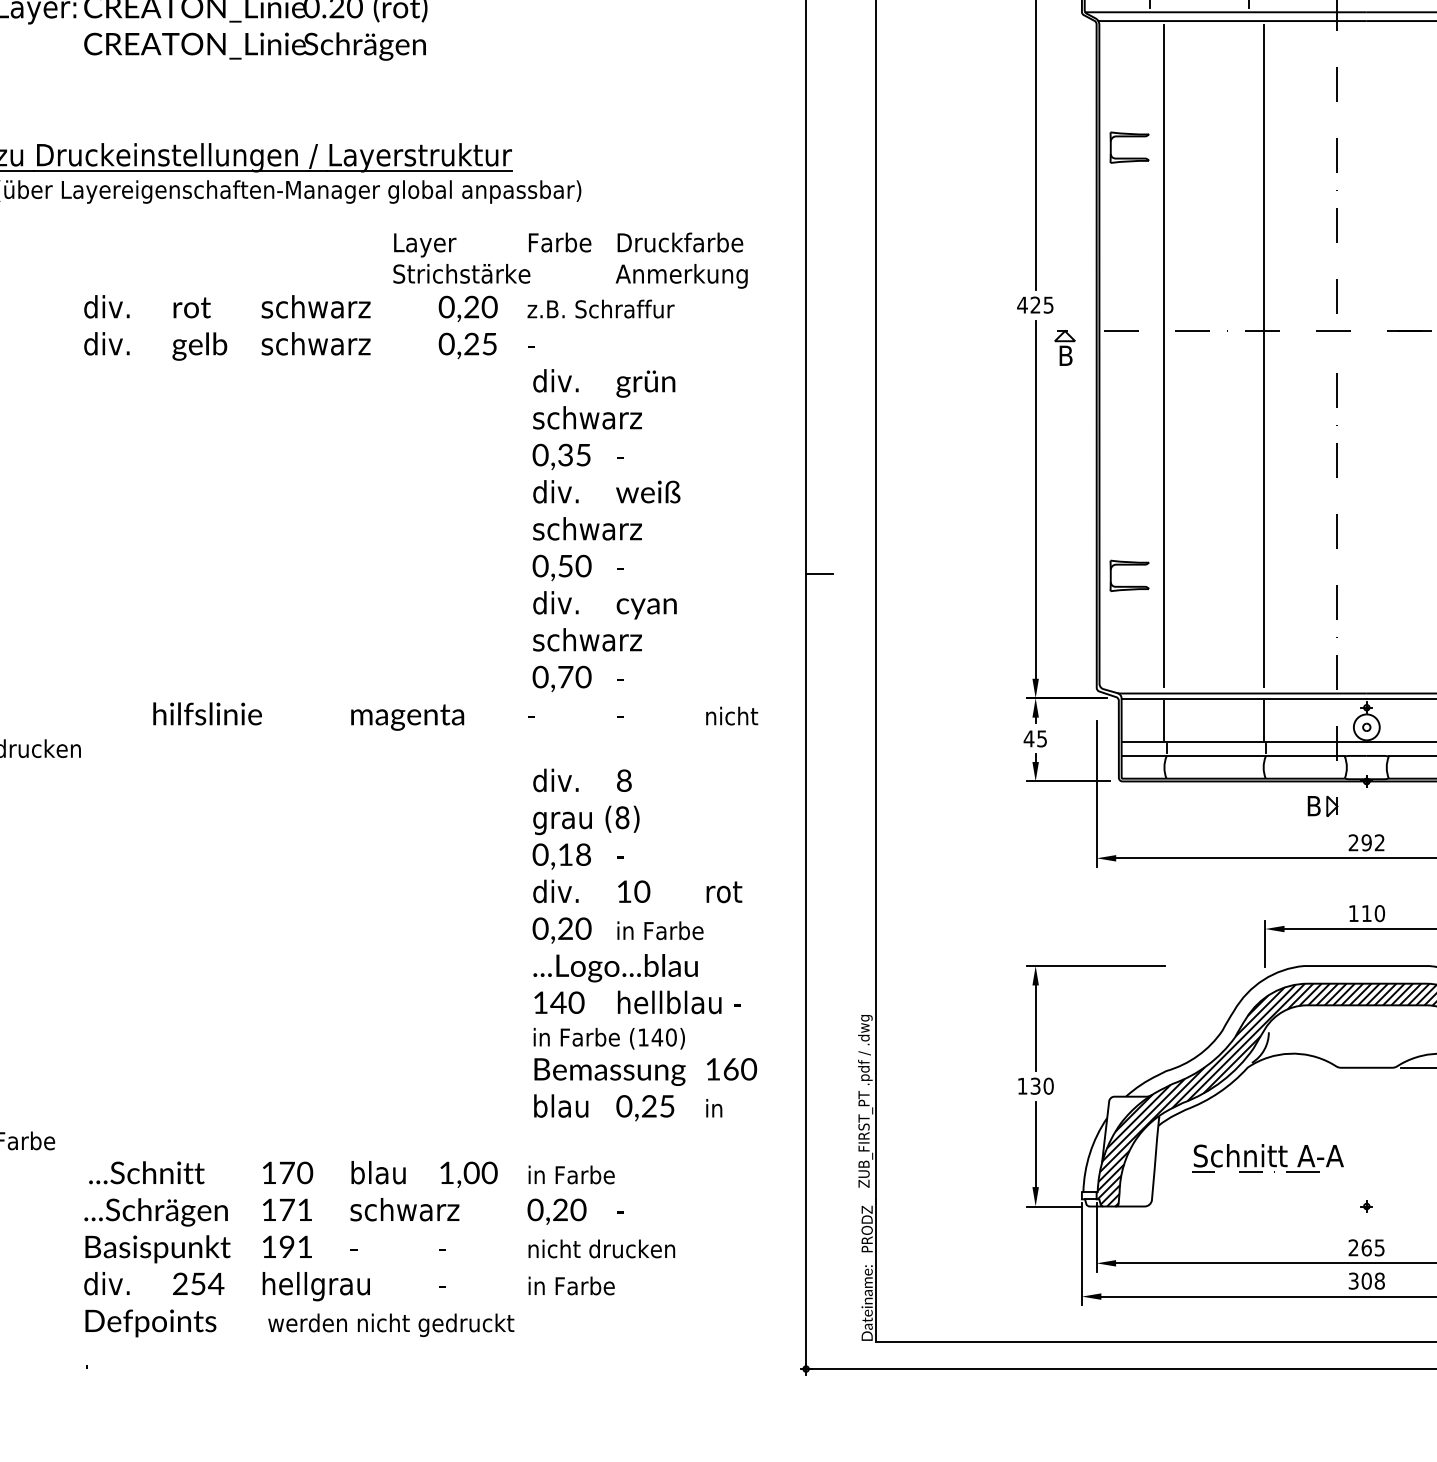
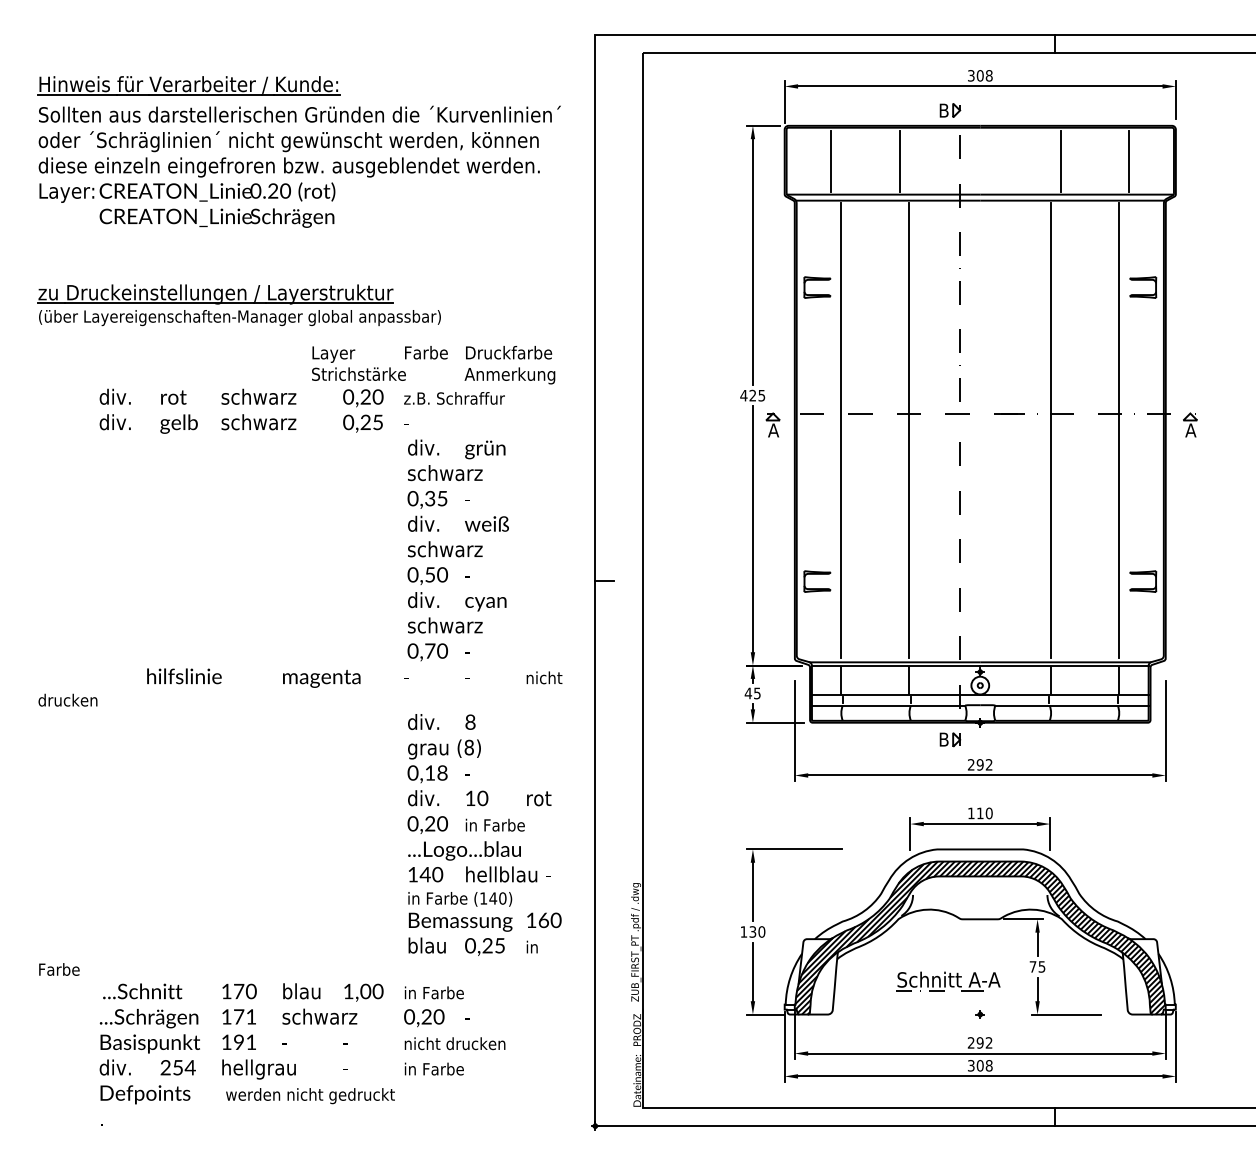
text: (1065, 355) -> (773, 430), B -> A
part: (1268, 1158) -> (948, 981), moved
text: (1372, 1247) -> (984, 1042), 265 -> 292

